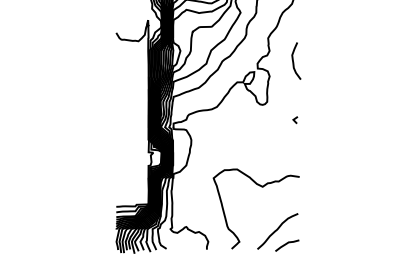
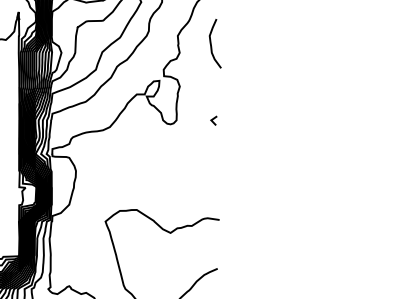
curve: (294, 62) -> (212, 45), moved
line: (295, 120) -> (214, 121), moved

